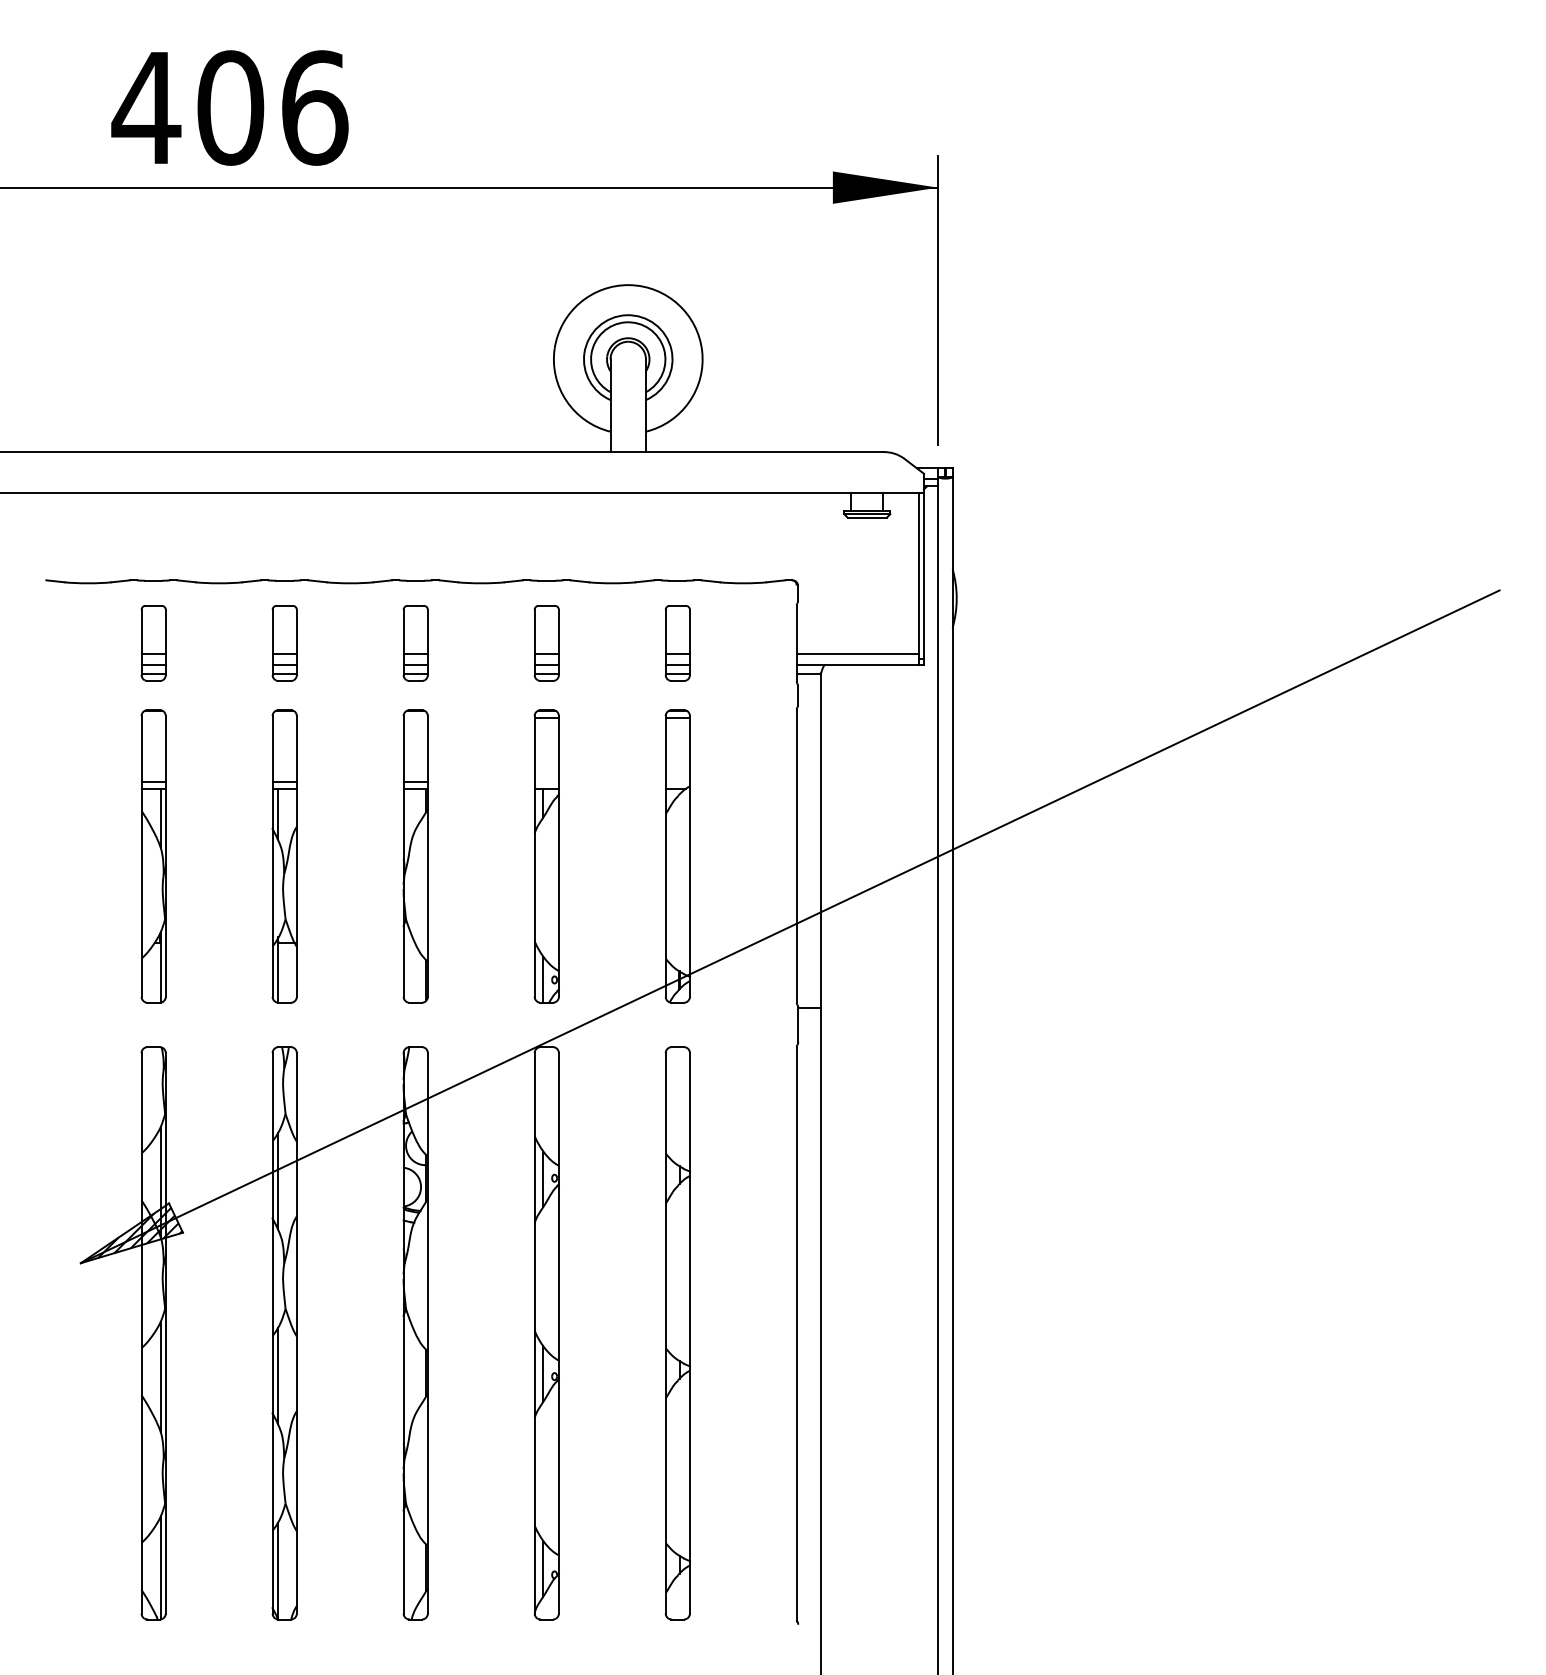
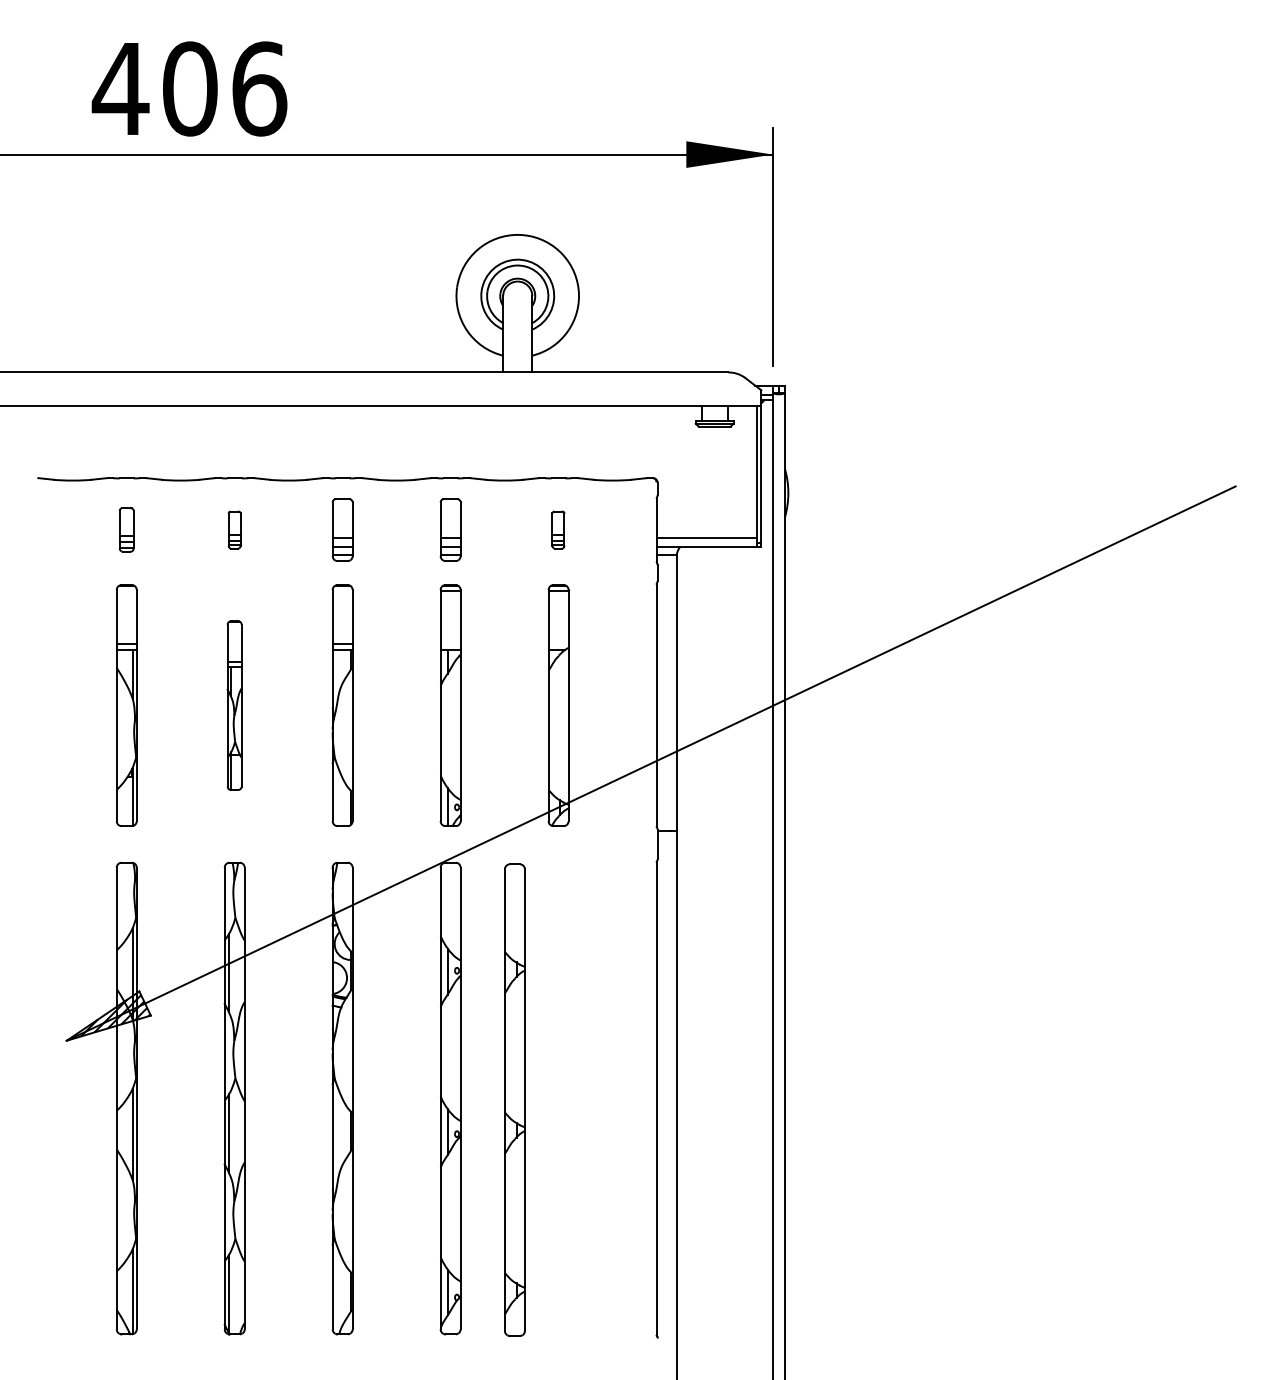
part: (153, 643) -> (126, 530), size x0.7
part: (284, 643) -> (234, 530), size x0.6
part: (677, 643) -> (558, 530), size x0.6
part: (284, 856) -> (234, 705), size x0.7
part: (677, 1333) -> (514, 1100), moved

